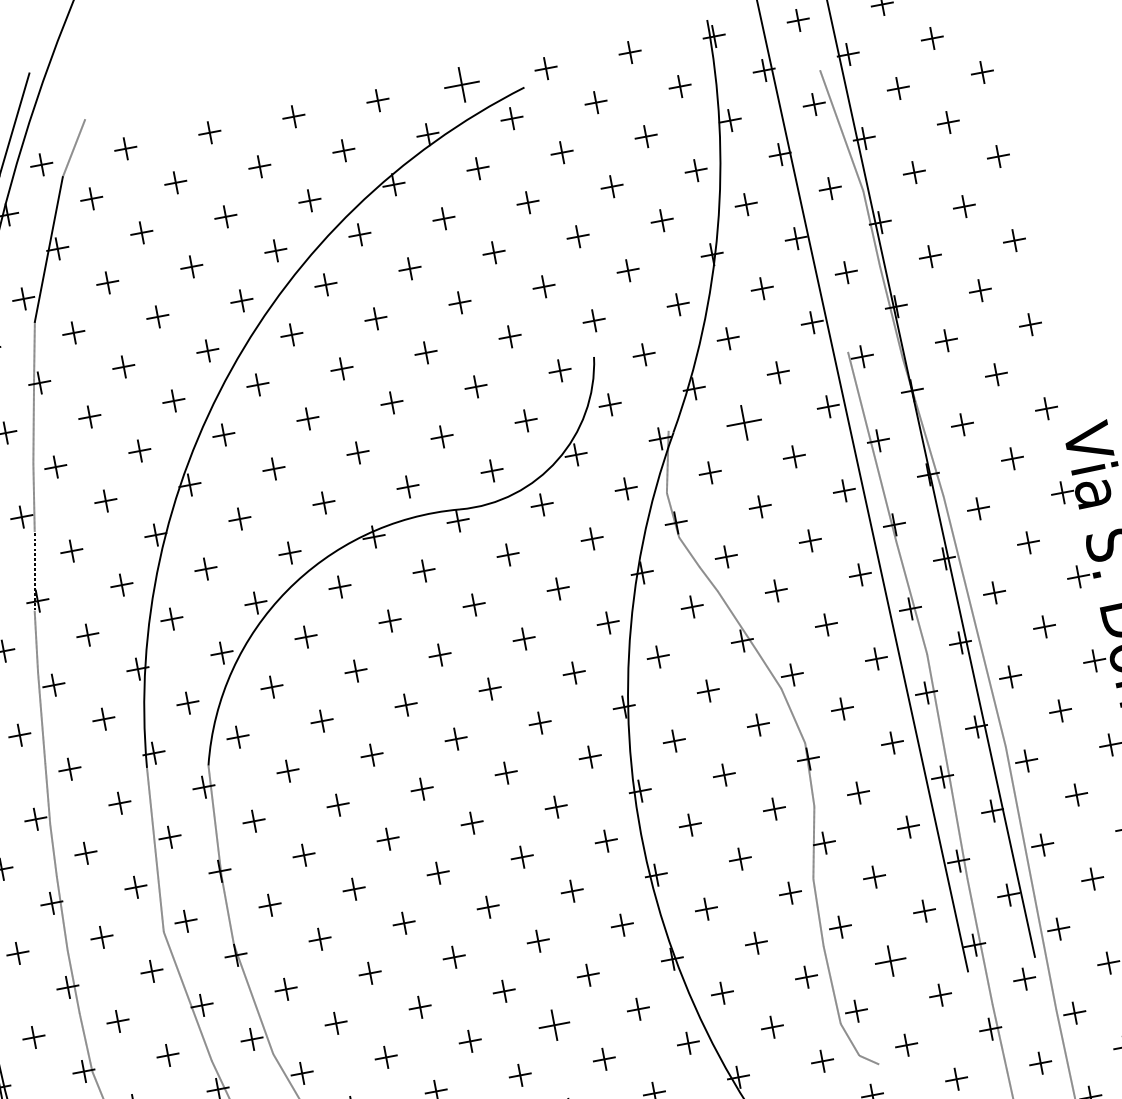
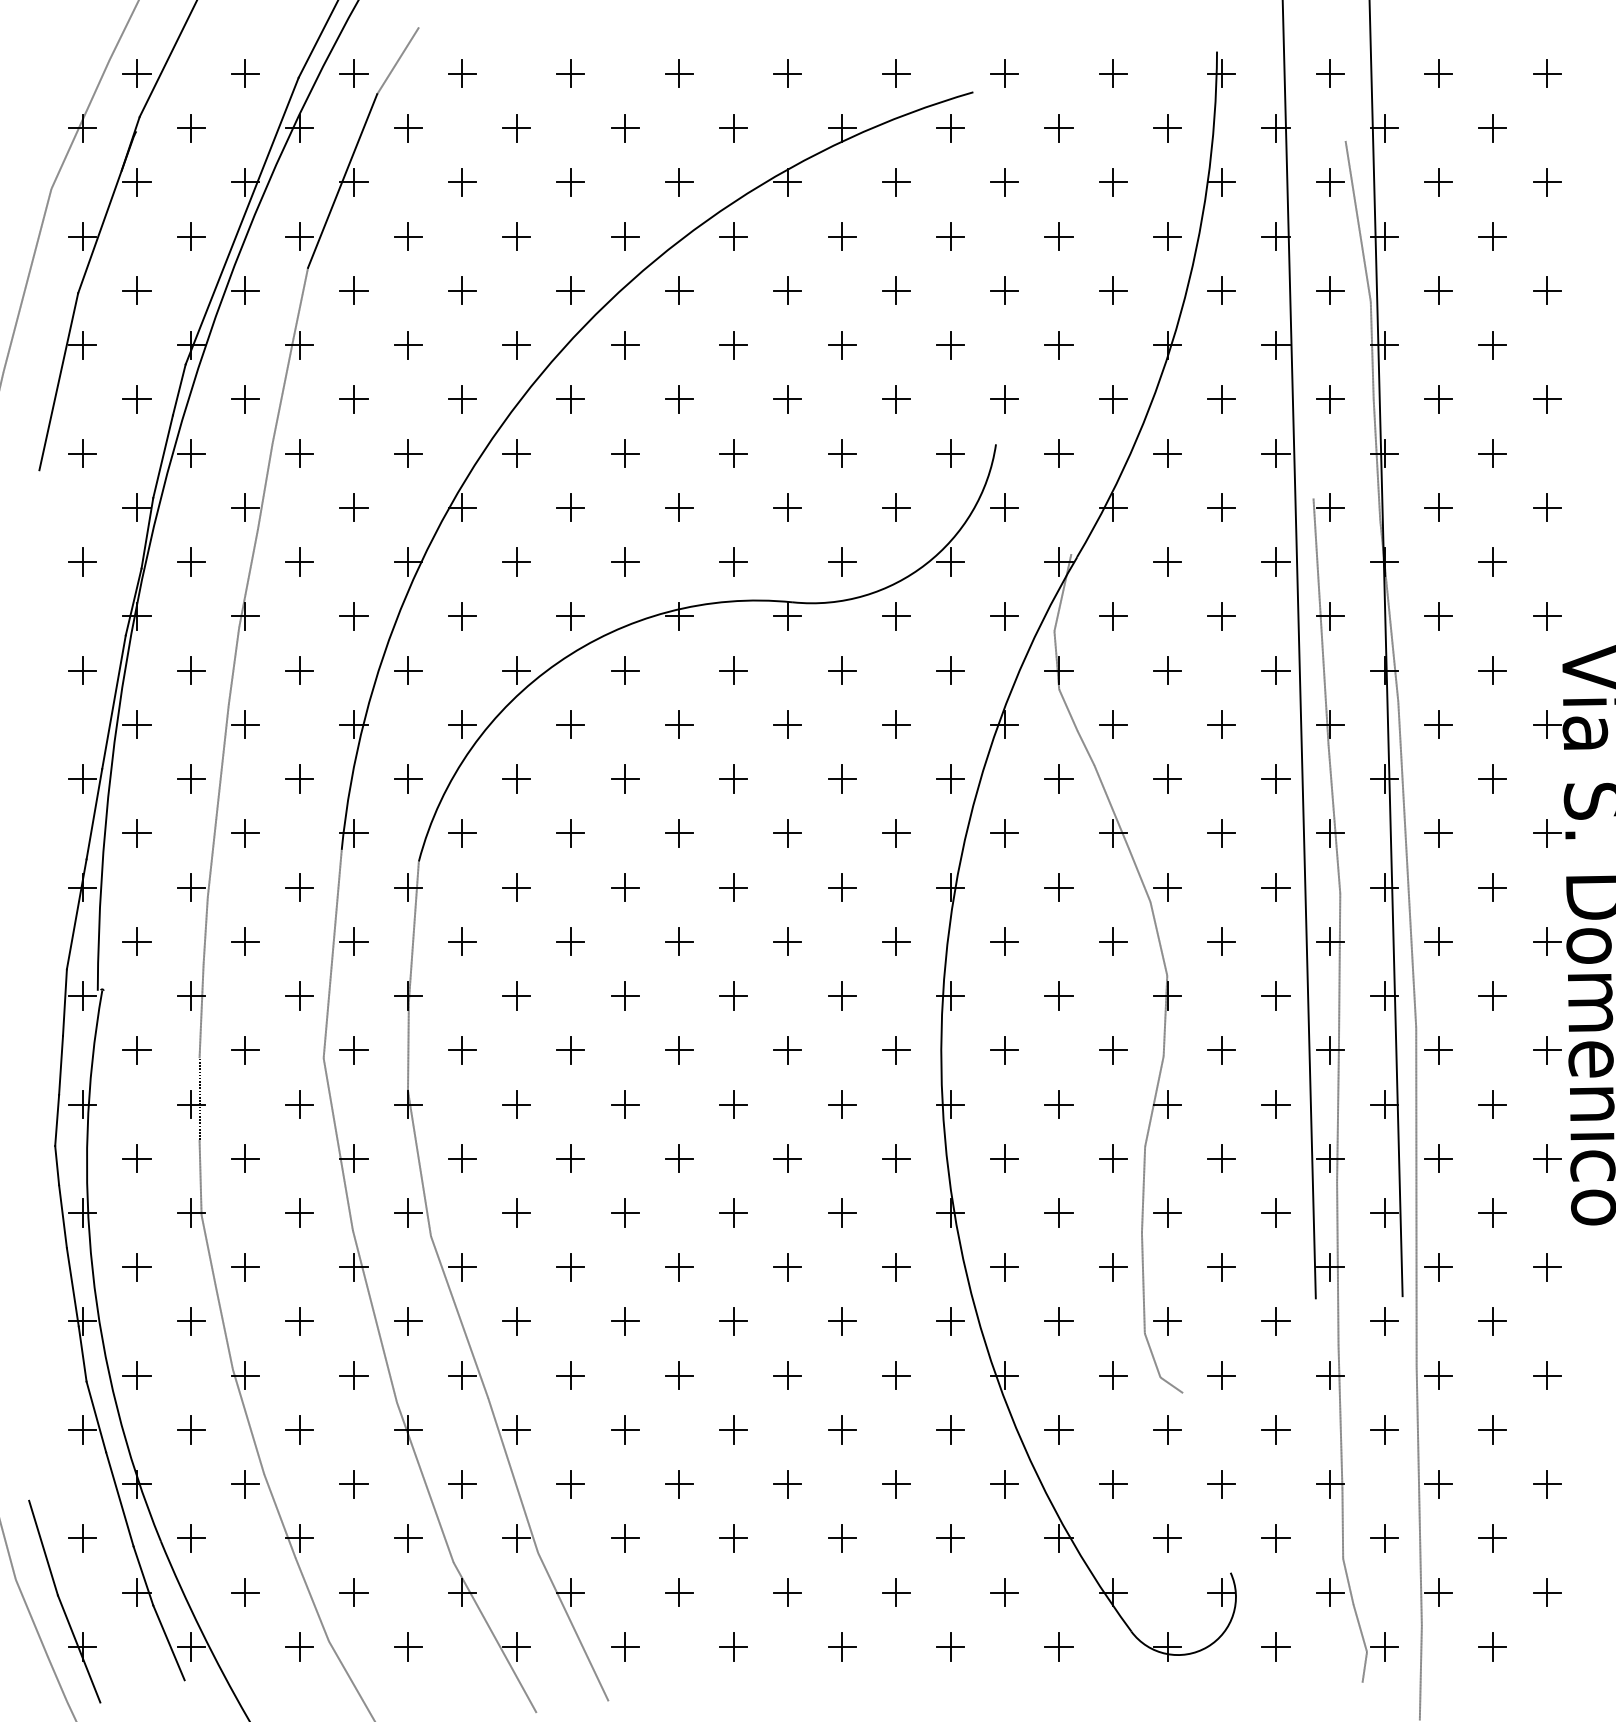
part: (462, 84) -> (896, 73), size x0.62
part: (744, 422) -> (1167, 561), size x0.62
part: (890, 961) -> (1221, 1267), size x0.71
part: (554, 1025) -> (787, 1267), size x0.71

